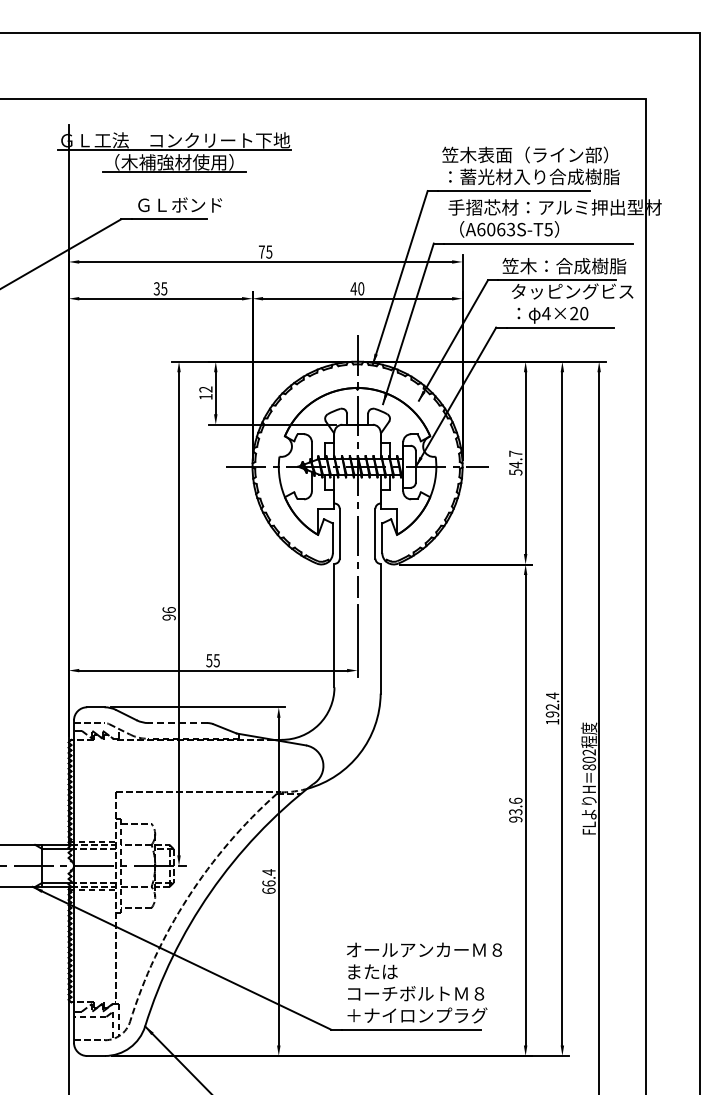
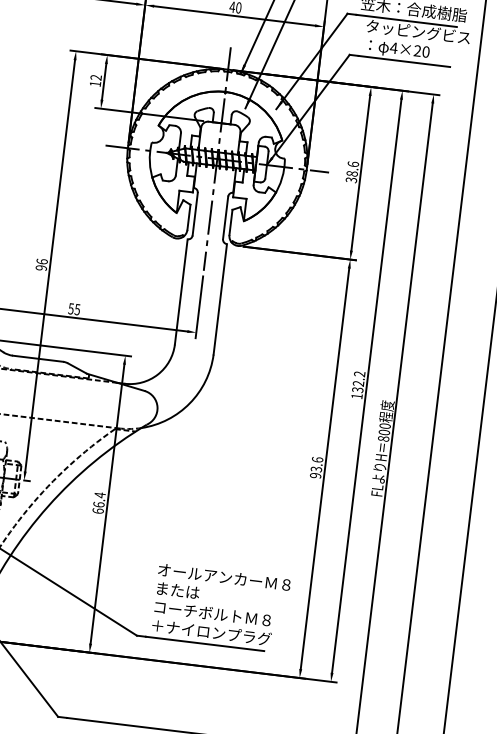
text: (515, 462) -> (352, 171), 54.7 -> 38.6
text: (552, 704) -> (358, 381), 192.4 -> 132.2
line: (177, 723) -> (37, 359), dashed -> solid
text: (589, 752) -> (385, 426), 802 -> 800

